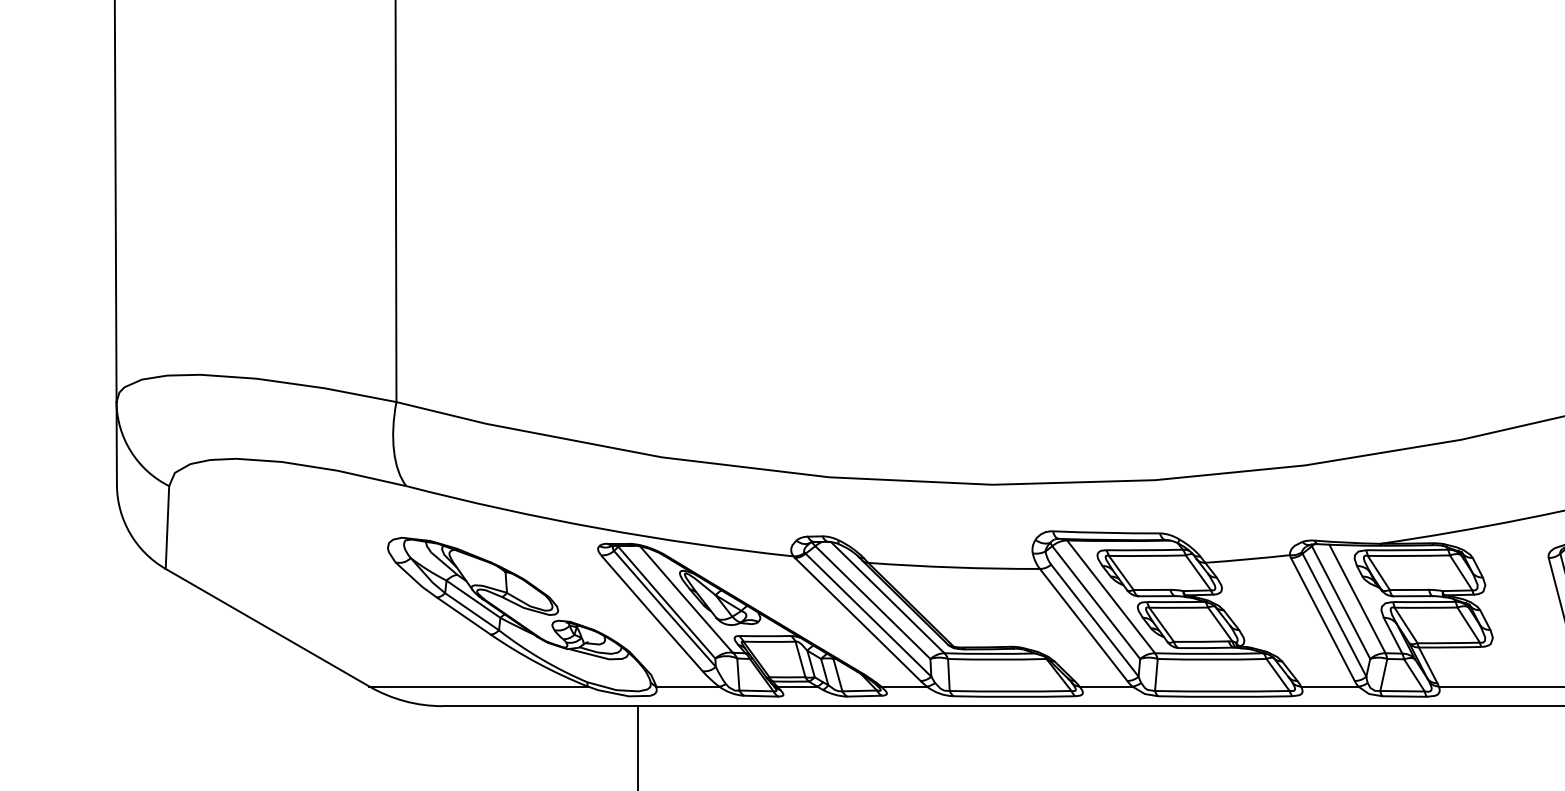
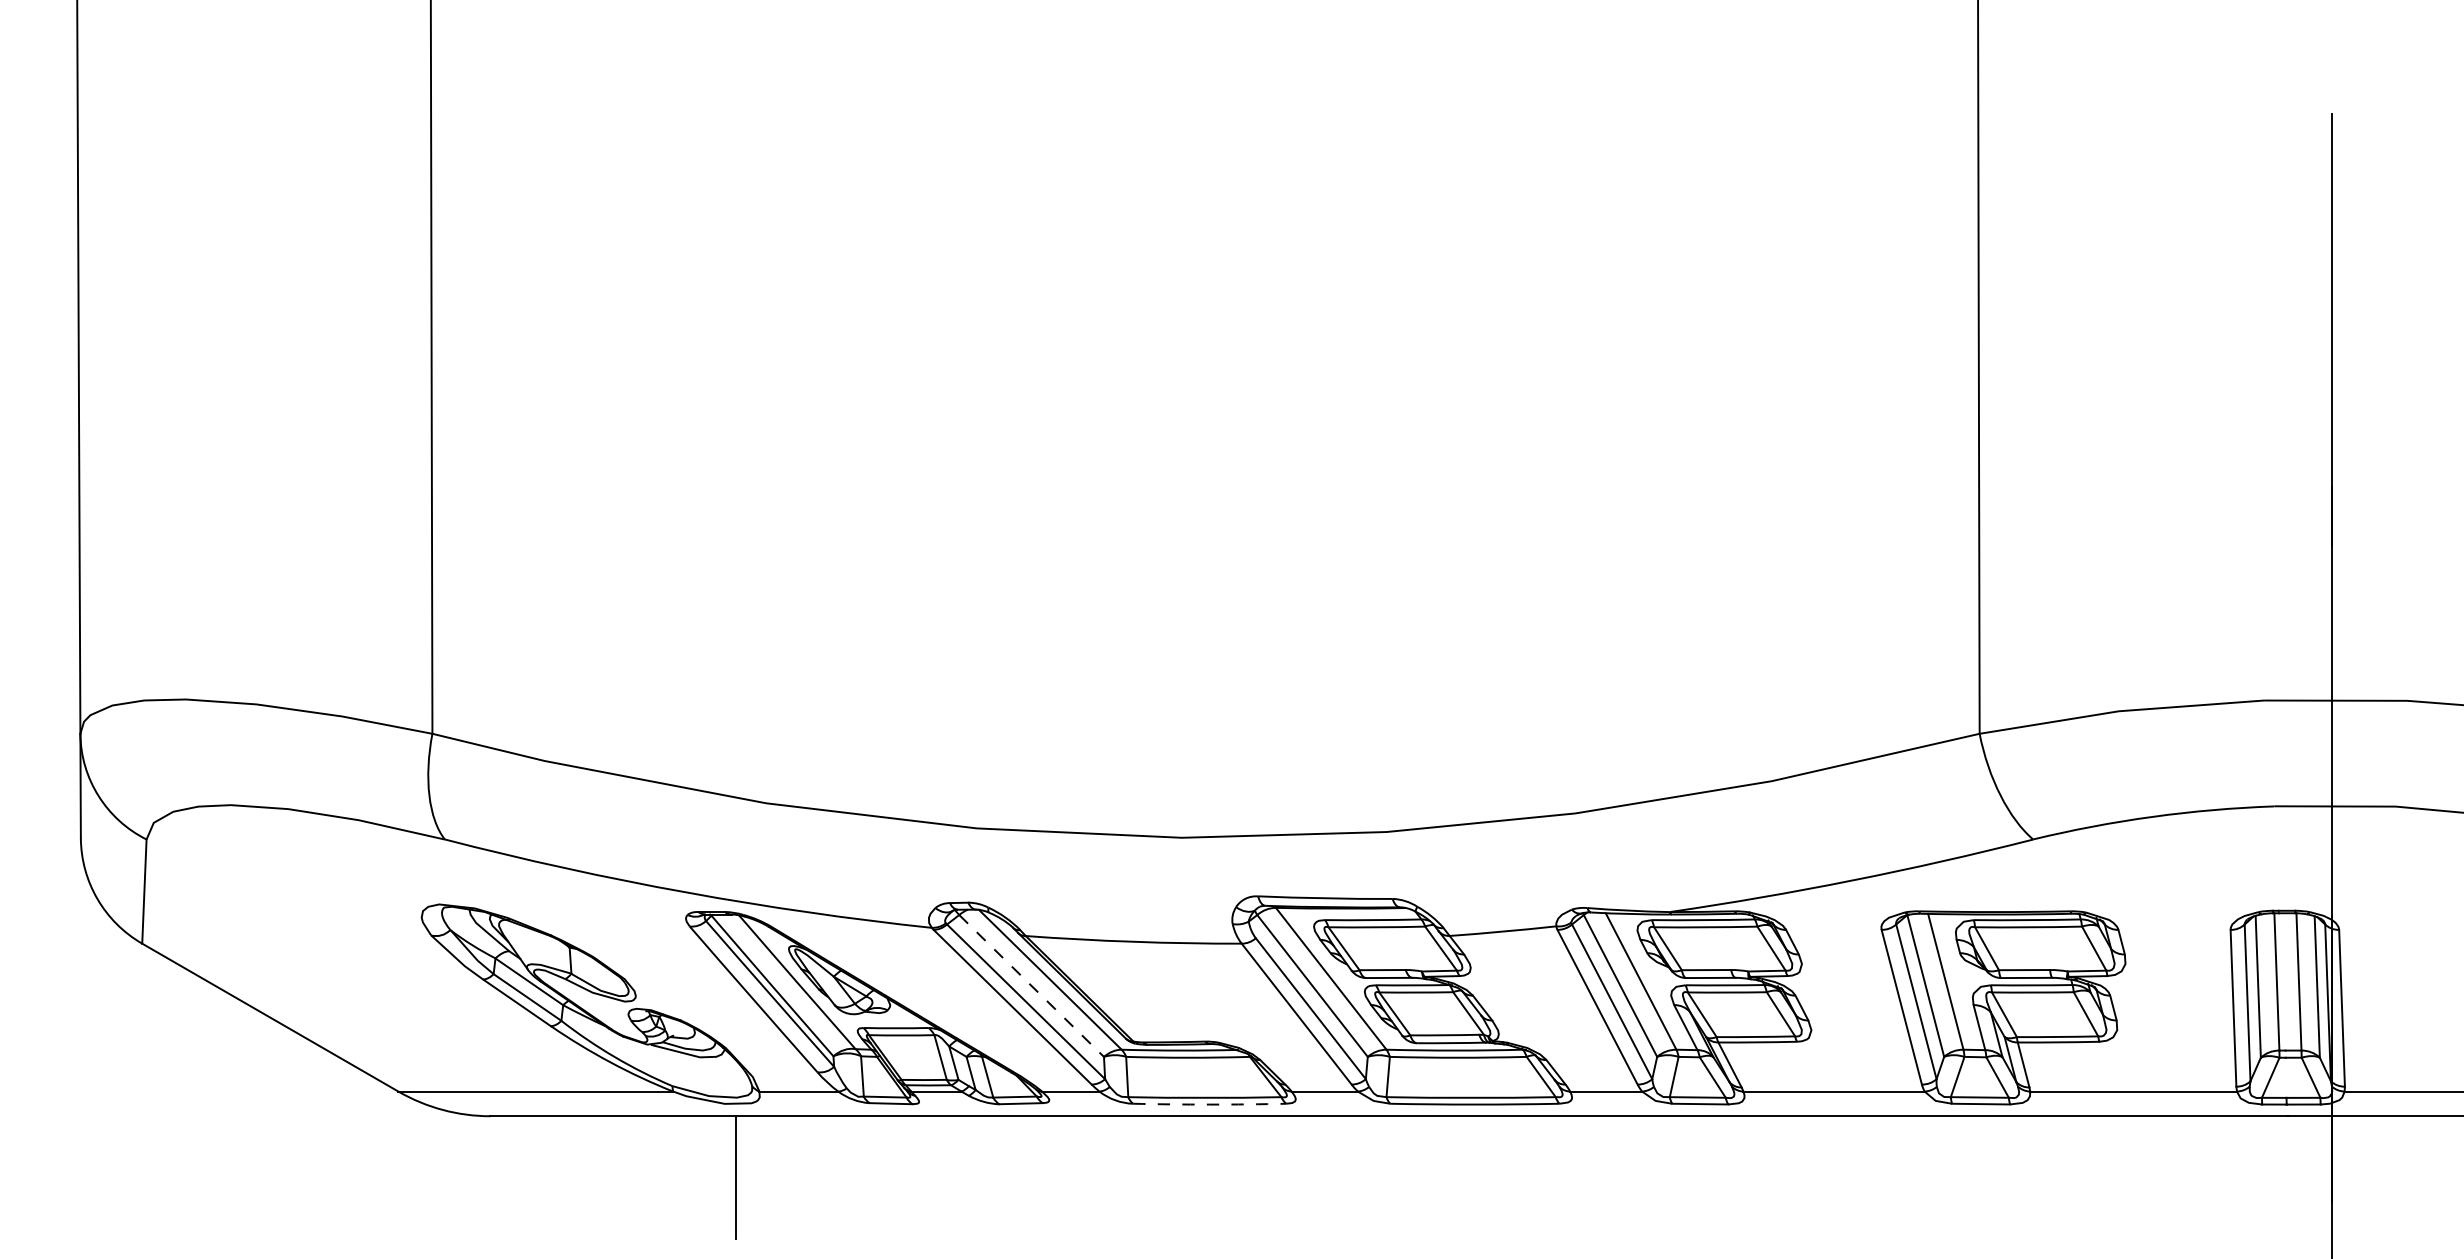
line: (872, 603) -> (1031, 986), solid -> dashed
arc: (1014, 696) -> (1209, 1104), solid -> dashed

